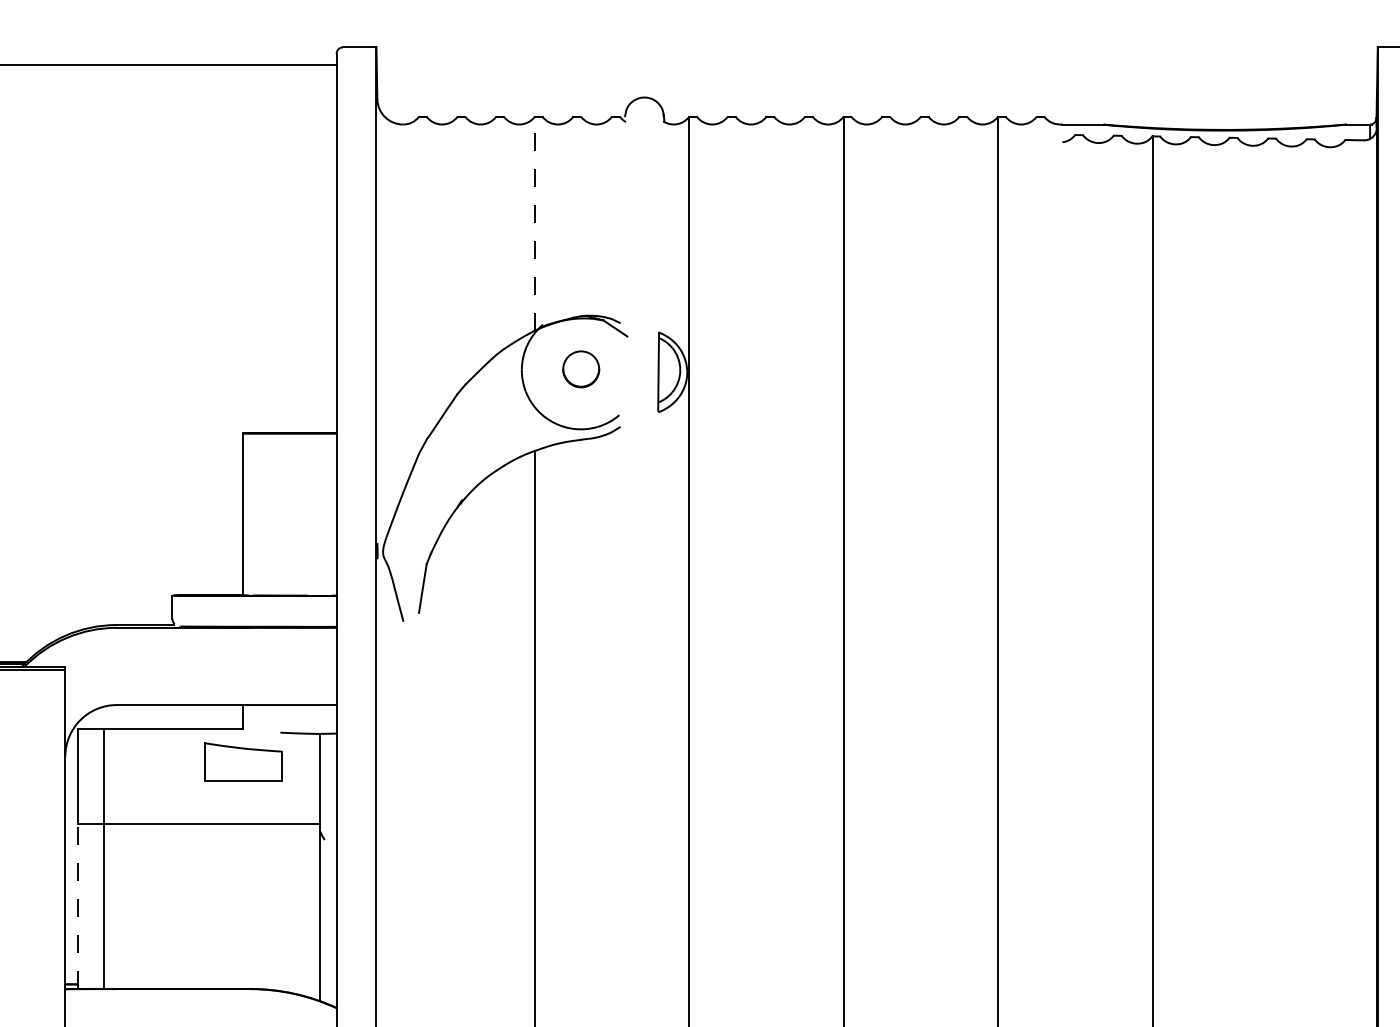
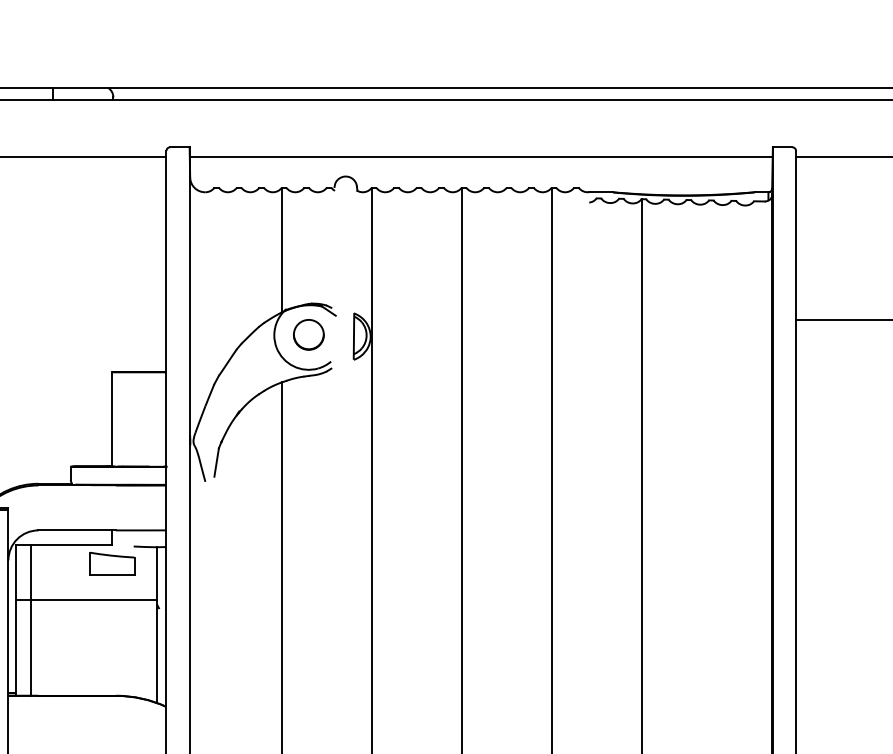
line: (875, 64) -> (480, 157), added
line: (534, 222) -> (281, 249), dashed -> solid
circle: (580, 368) -> (308, 334), size x1.43
line: (77, 906) -> (15, 647), dashed -> solid

